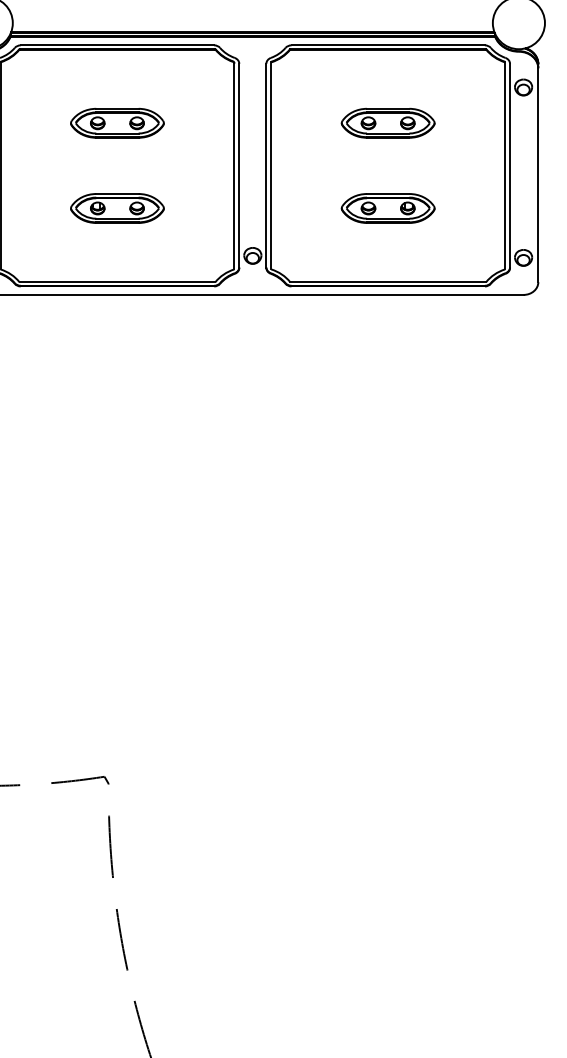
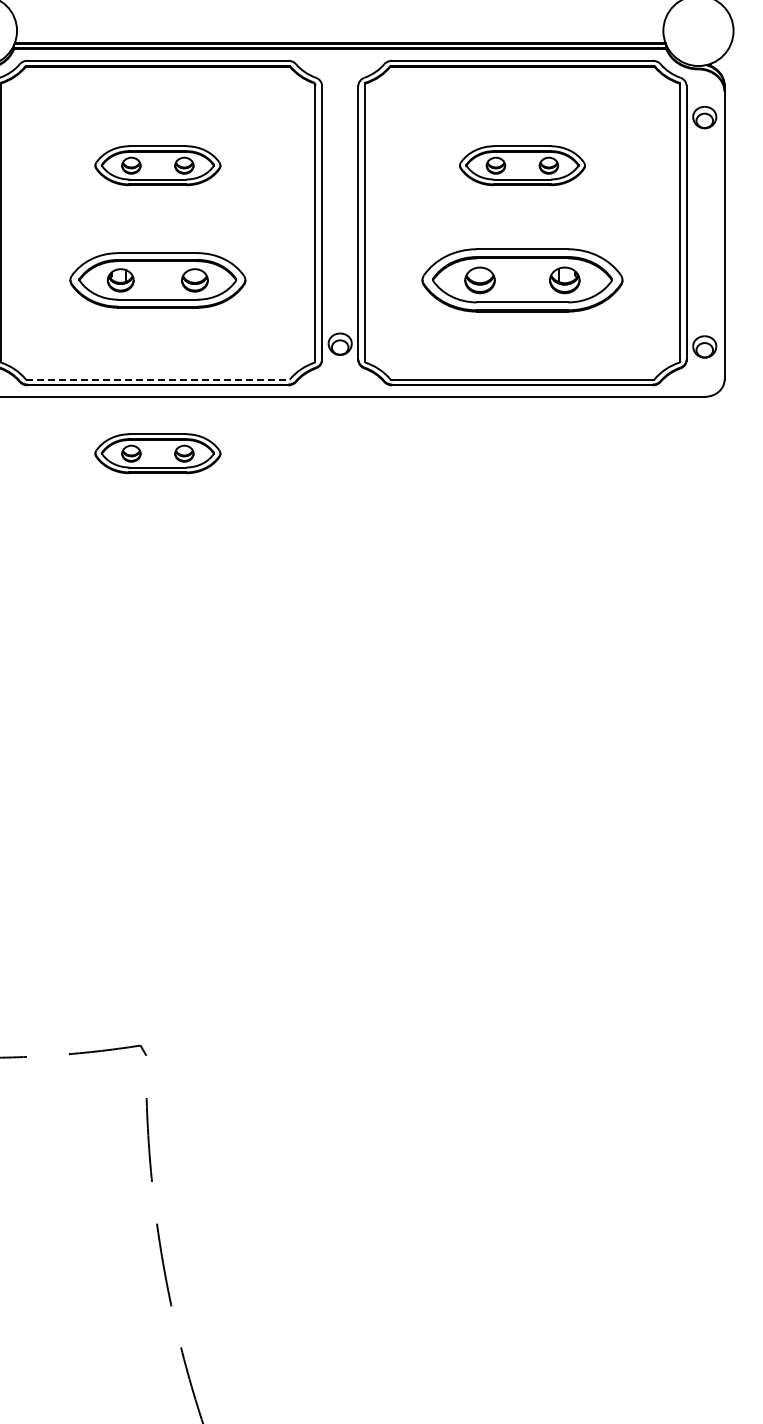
part: (117, 208) -> (157, 280), size x1.4
part: (388, 208) -> (522, 280), size x1.6
line: (117, 282) -> (157, 379), solid -> dashed
part: (117, 337) -> (157, 453), added

